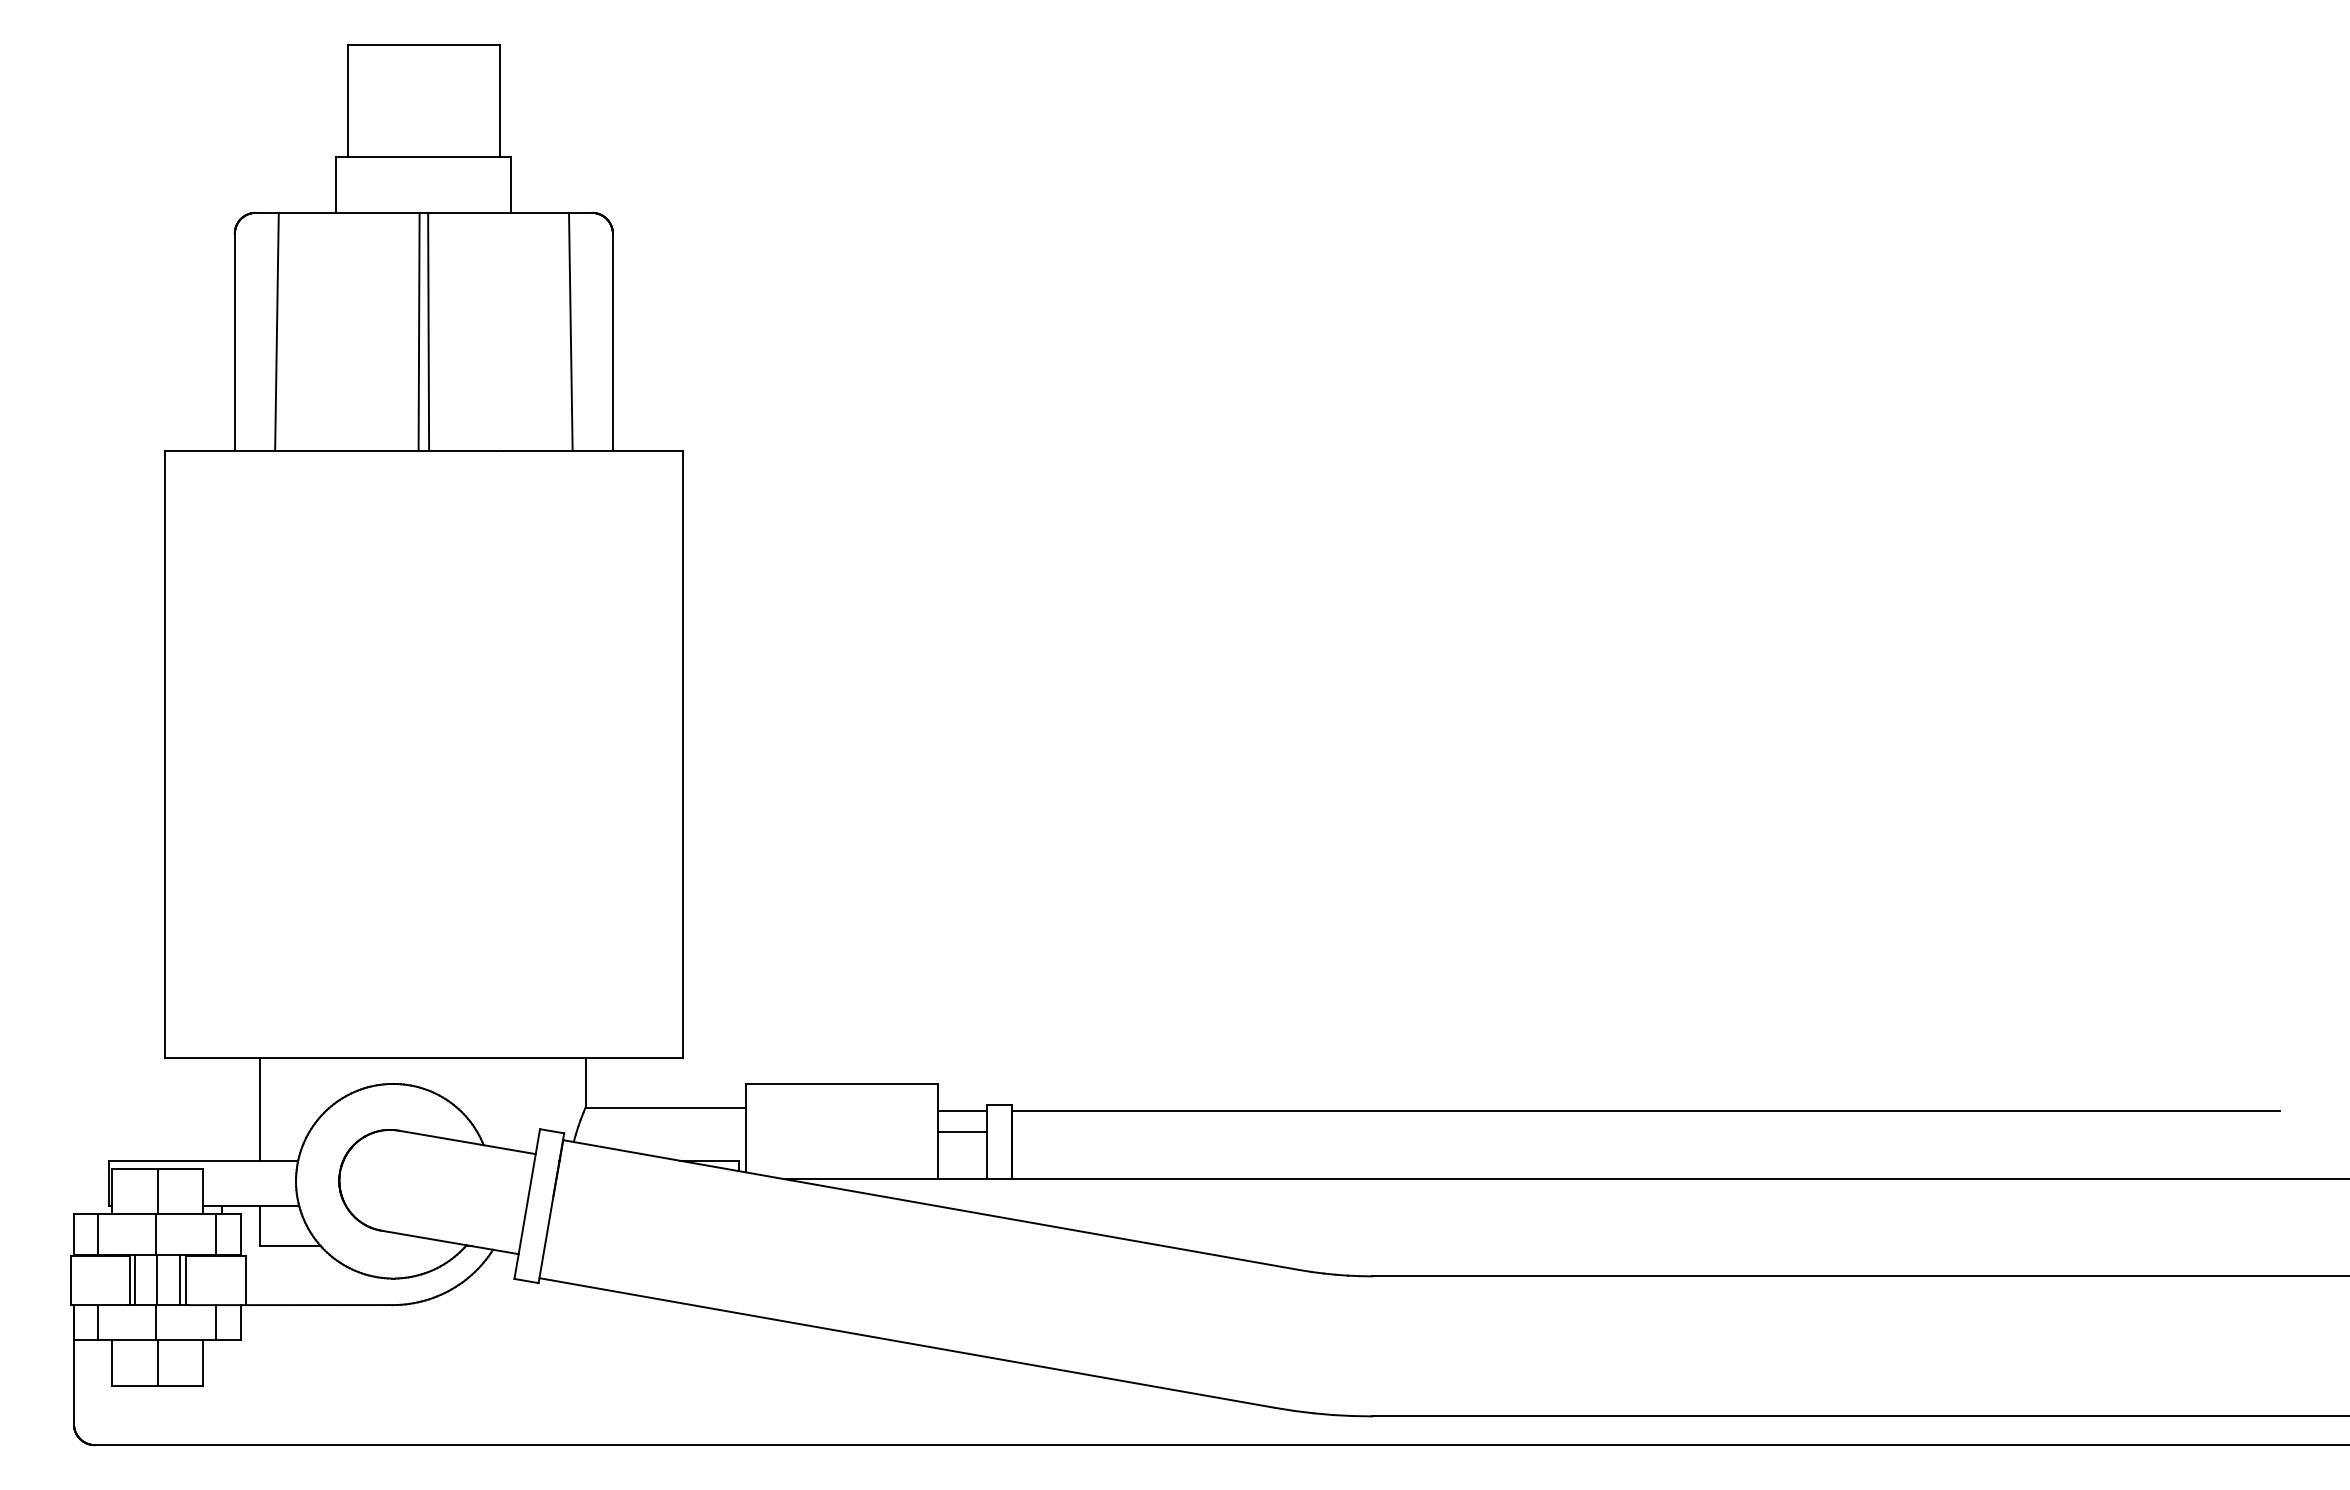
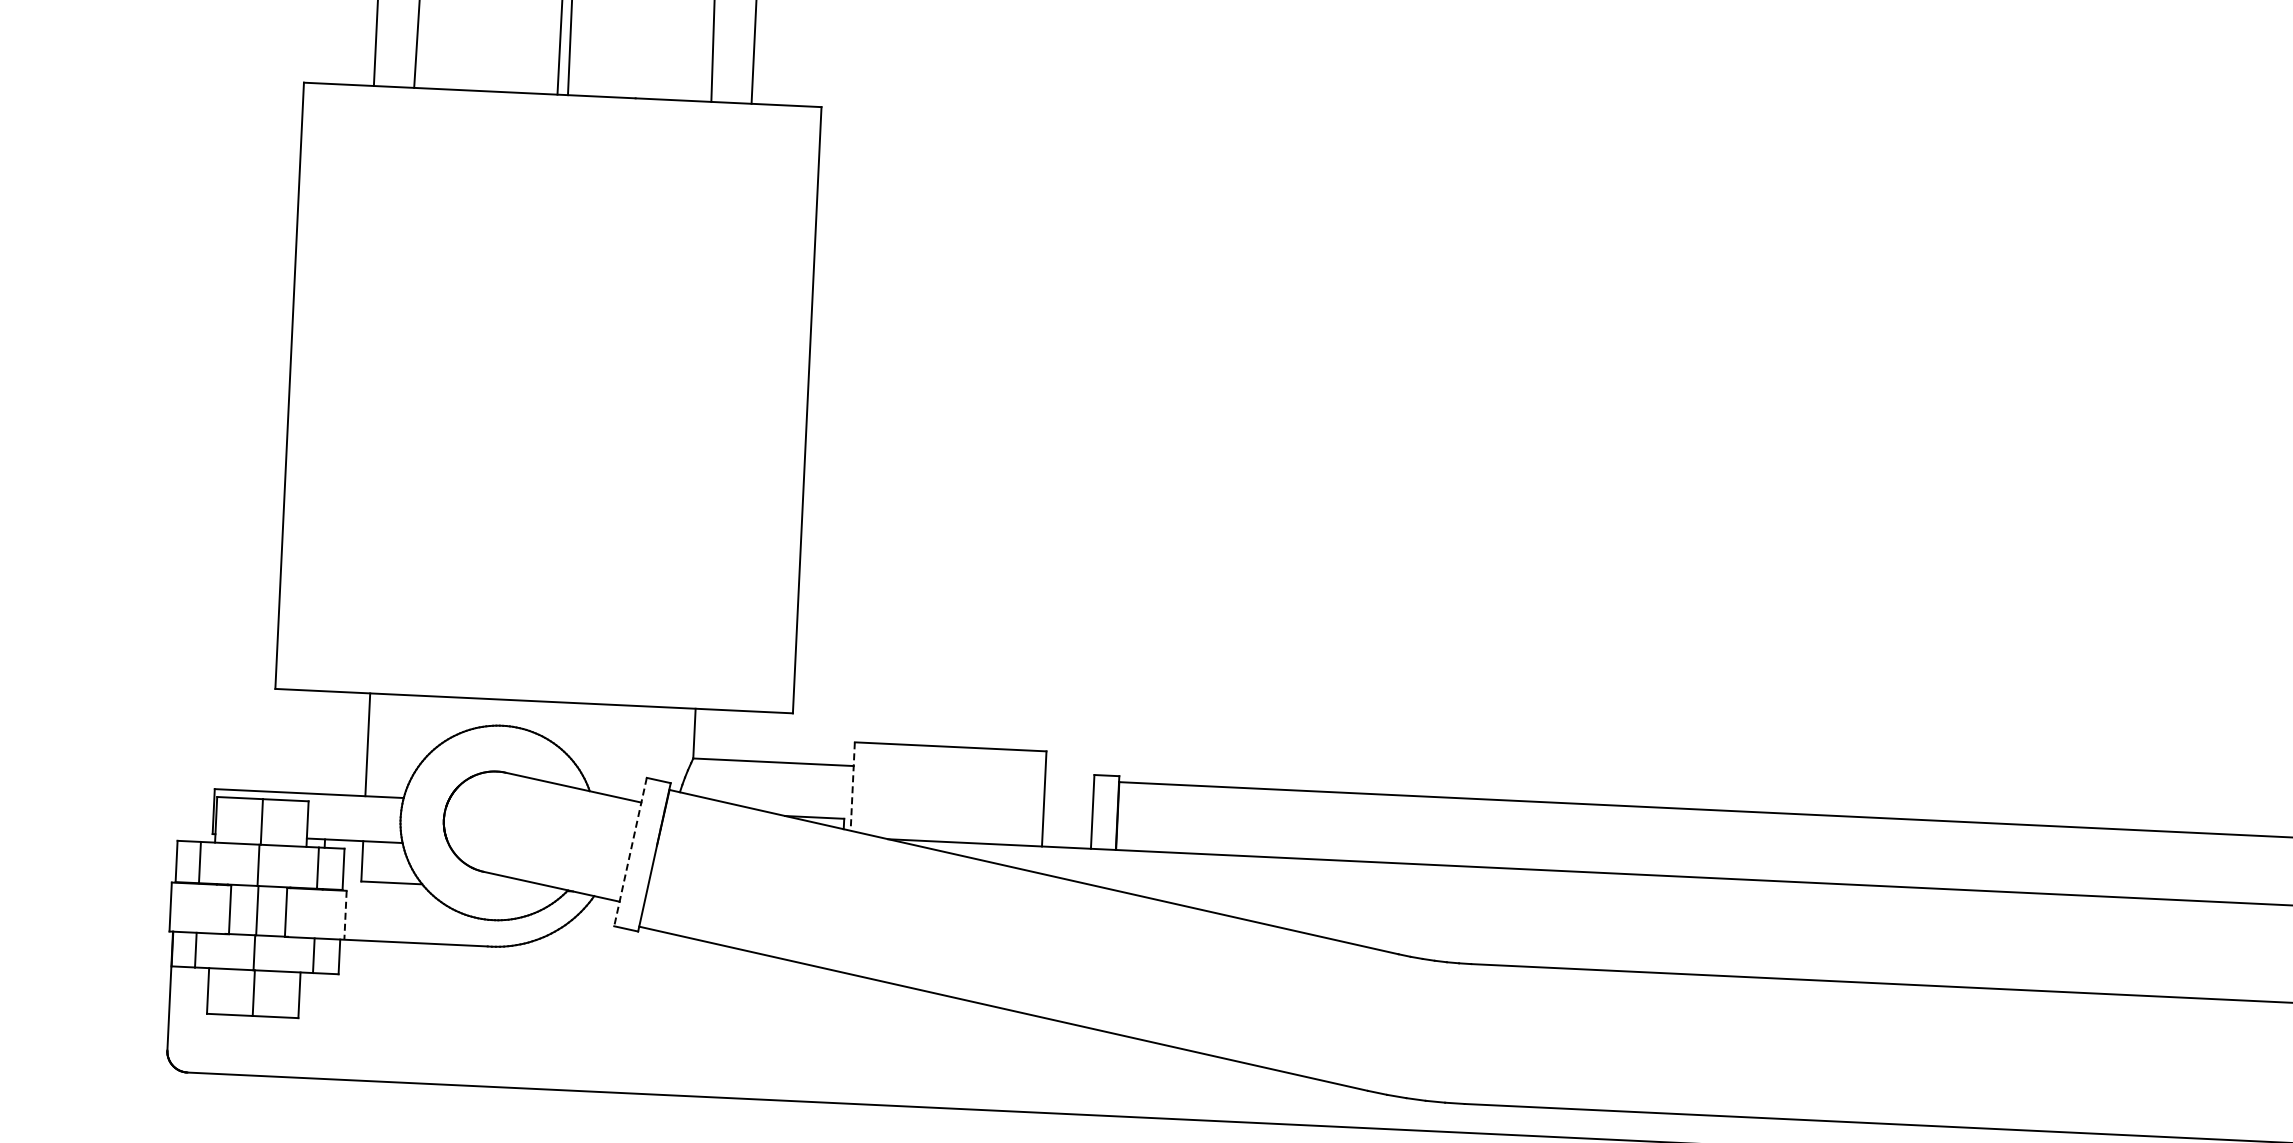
line: (962, 1111) -> (1069, 780), removed
line: (746, 1128) -> (853, 786), solid -> dashed
line: (962, 1132) -> (1068, 801), removed
line: (527, 1204) -> (630, 852), solid -> dashed
line: (135, 1279) -> (235, 908), removed
line: (179, 1279) -> (279, 911), removed
line: (245, 1280) -> (345, 915), solid -> dashed

